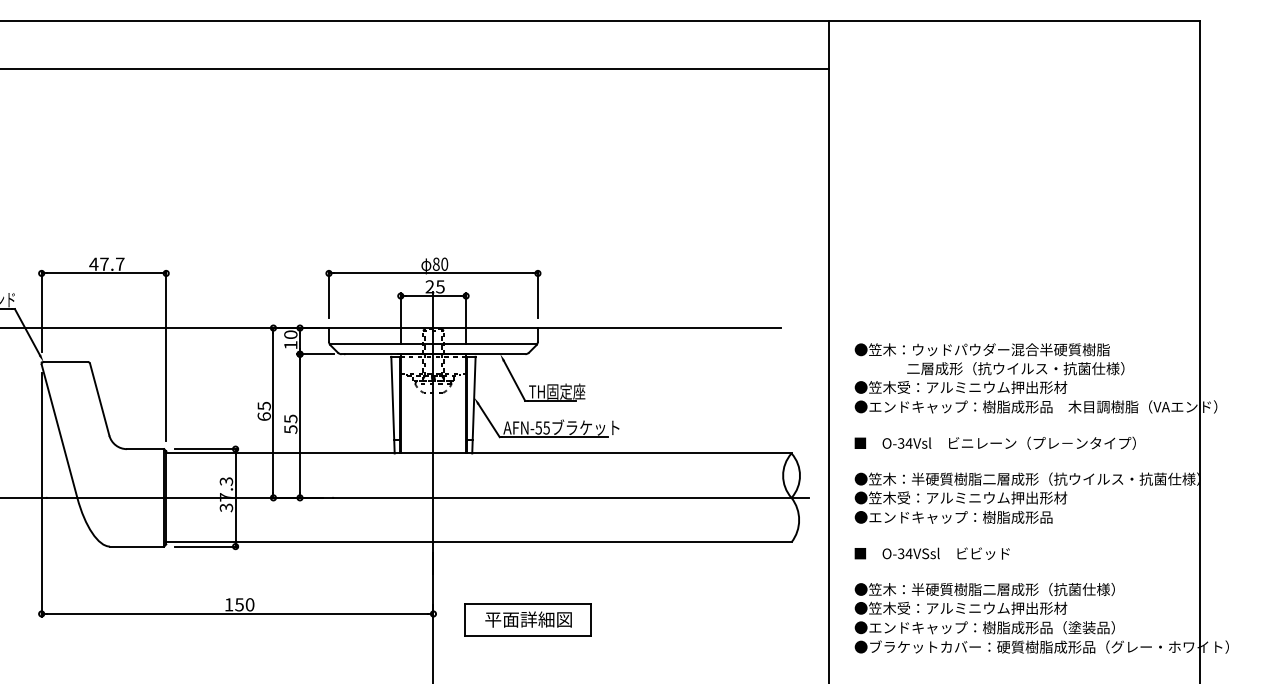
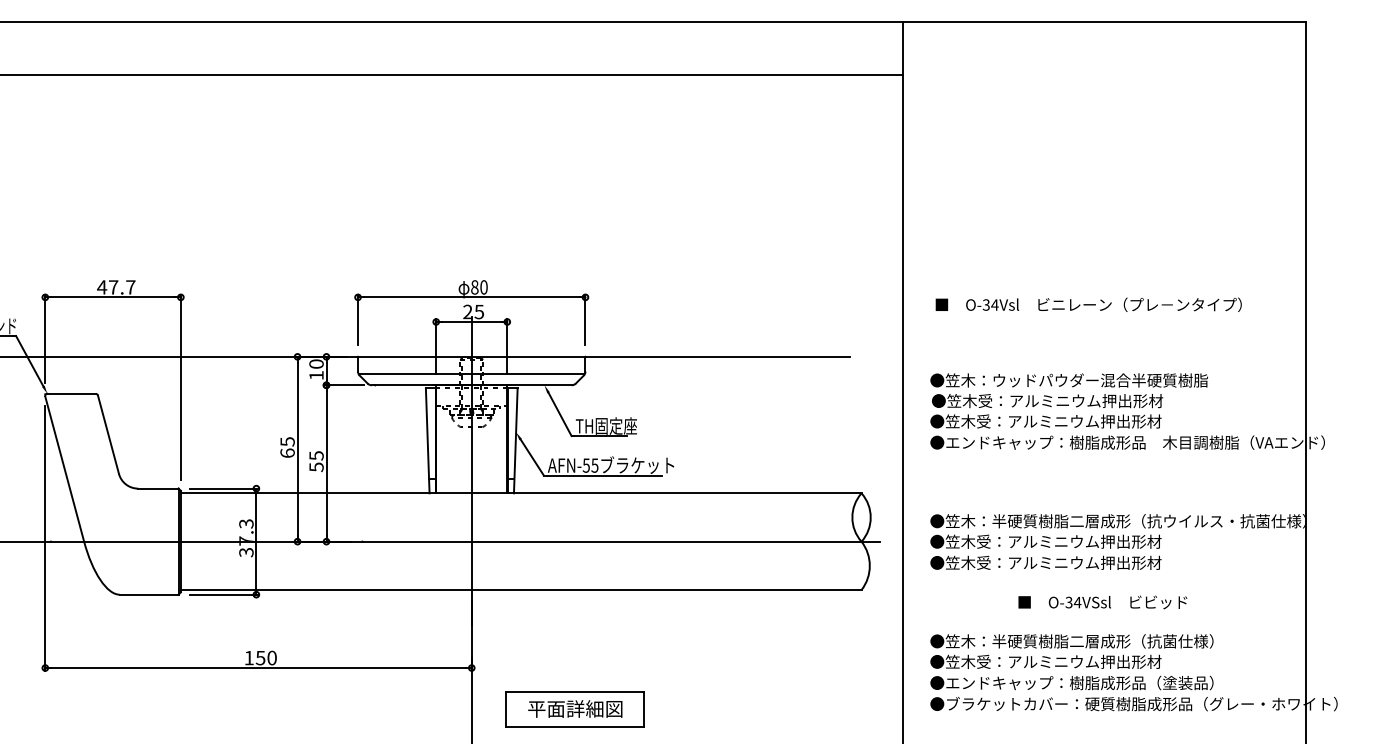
text: (990, 368) -> (1078, 400), 二層成形（抗ウイルス・抗菌仕様） -> ●笠木受：アルミニウム押出形材
text: (994, 442) -> (1087, 303), moved
text: (968, 516) -> (1054, 561), ●エンドキャップ：樹脂成形品 -> ●笠木受：アルミニウム押出形材
text: (931, 553) -> (1102, 602), moved
part: (527, 619) -> (574, 708), moved

